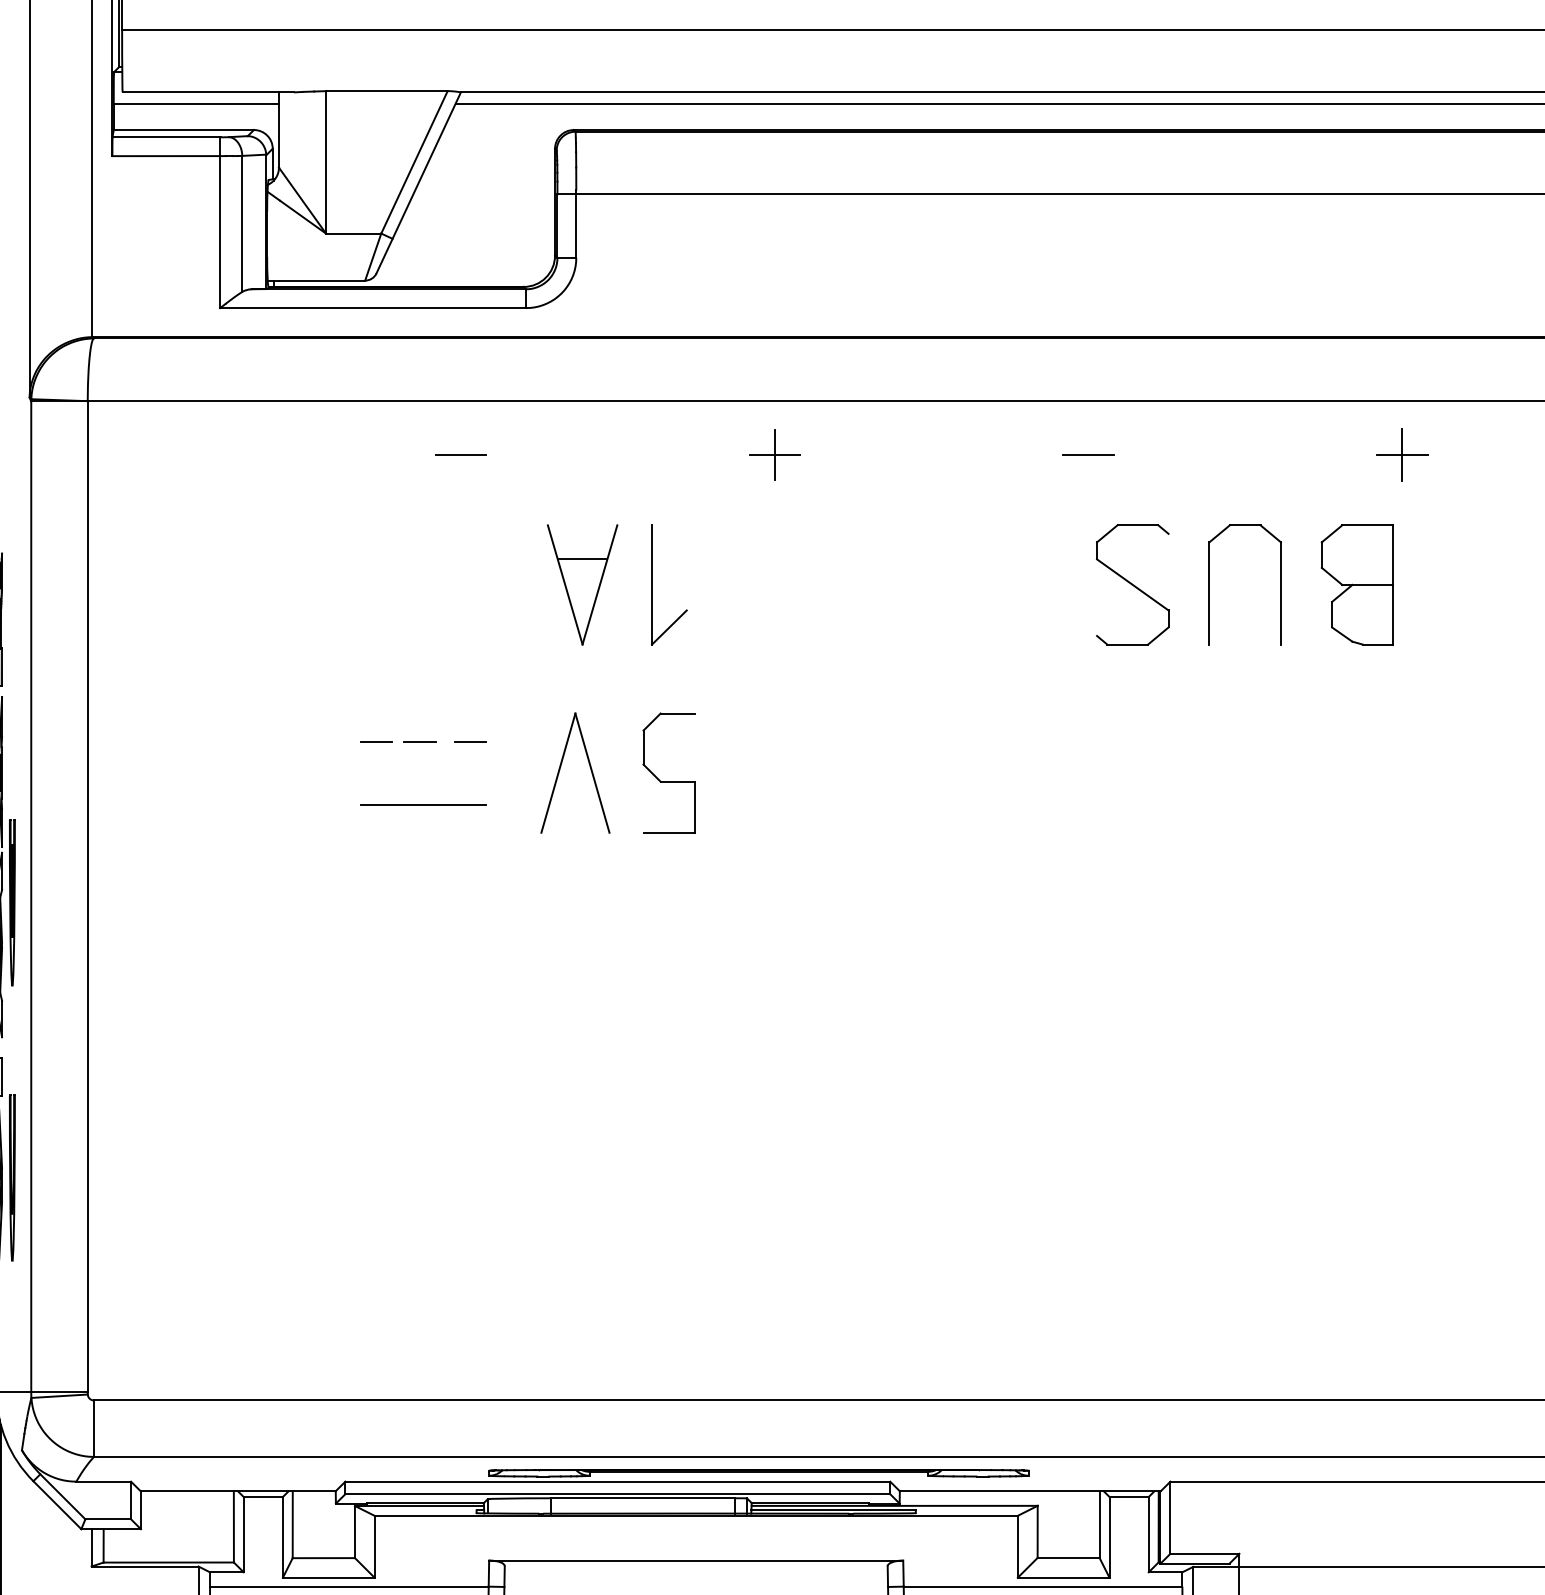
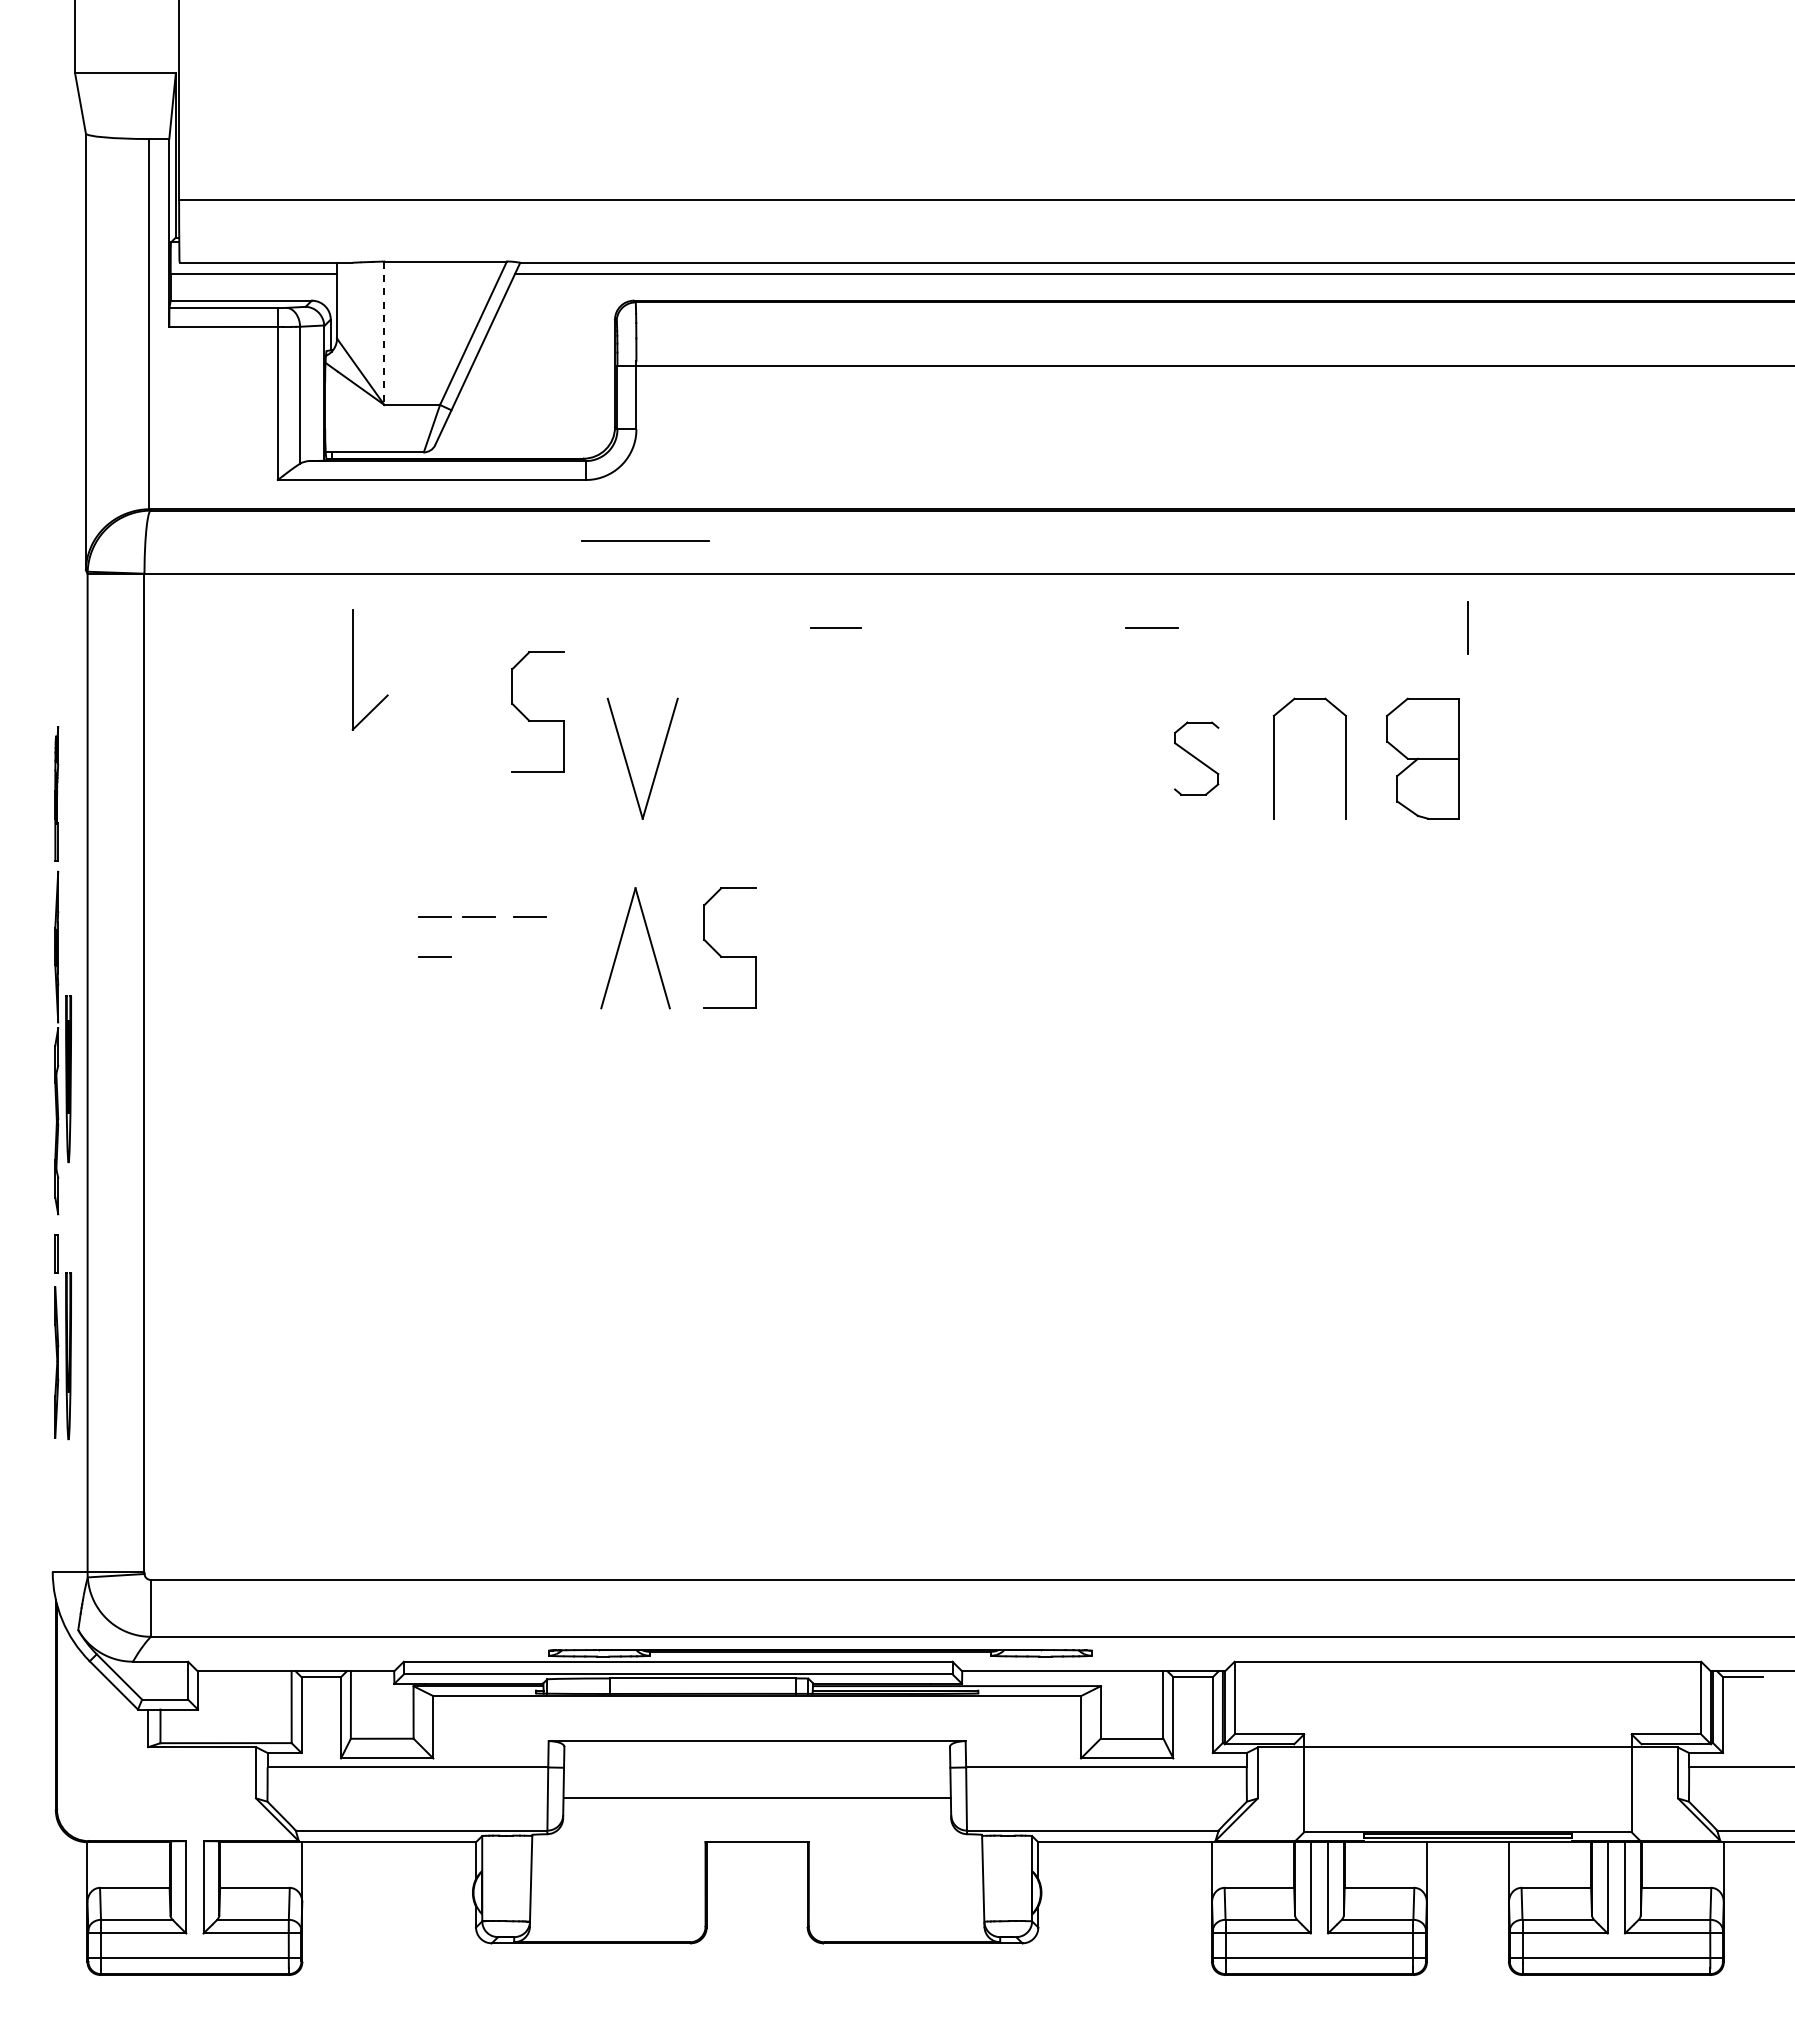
line: (326, 162) -> (384, 333), solid -> dashed
line: (460, 454) -> (519, 627), removed
line: (774, 454) -> (836, 627), removed
line: (1401, 454) -> (1467, 627), removed
part: (478, 546) -> (537, 720), added
line: (582, 559) -> (642, 733), removed
part: (652, 584) -> (353, 669), moved
part: (1132, 584) -> (1196, 758), size x0.6
line: (375, 781) -> (434, 956), added
line: (423, 804) -> (645, 540), moved

